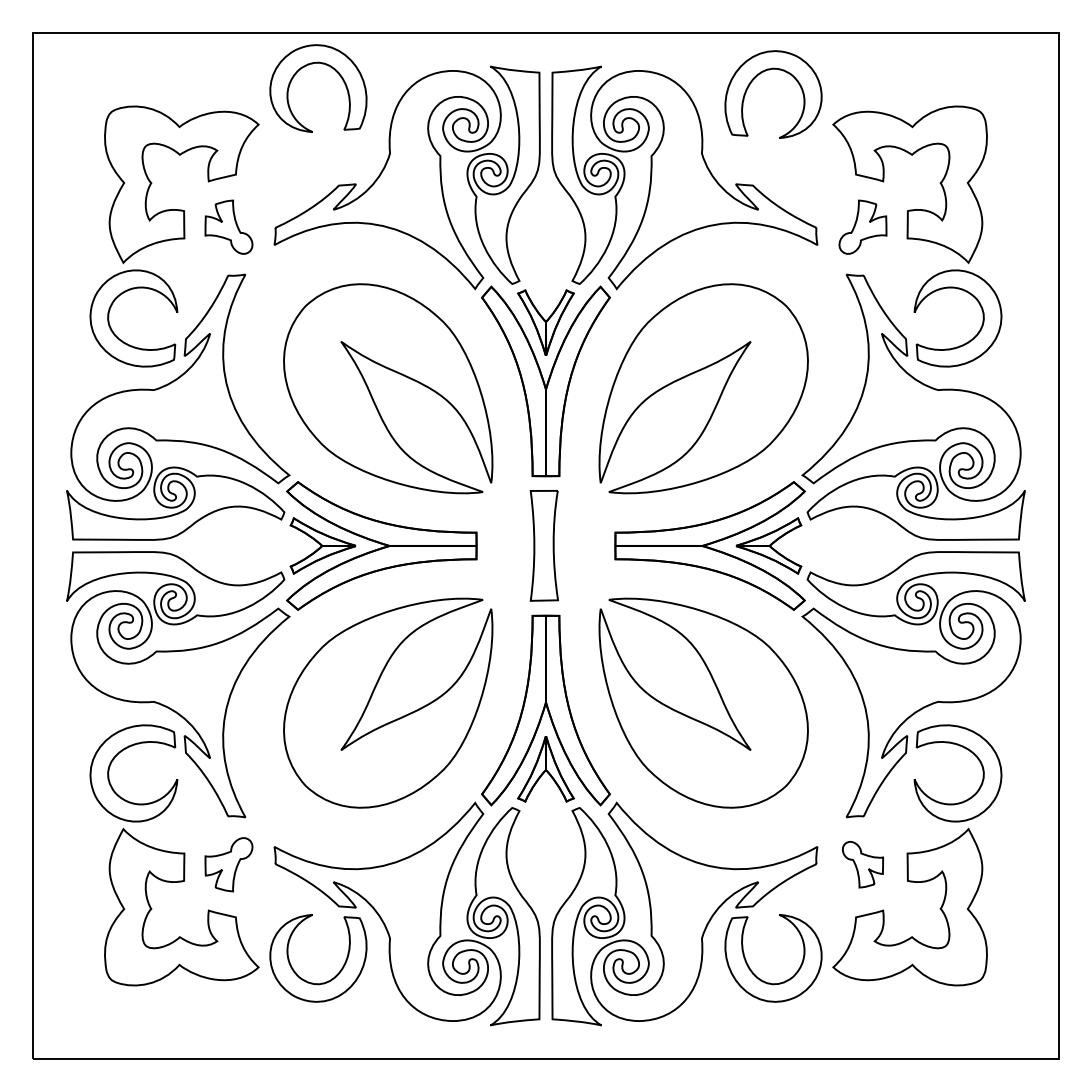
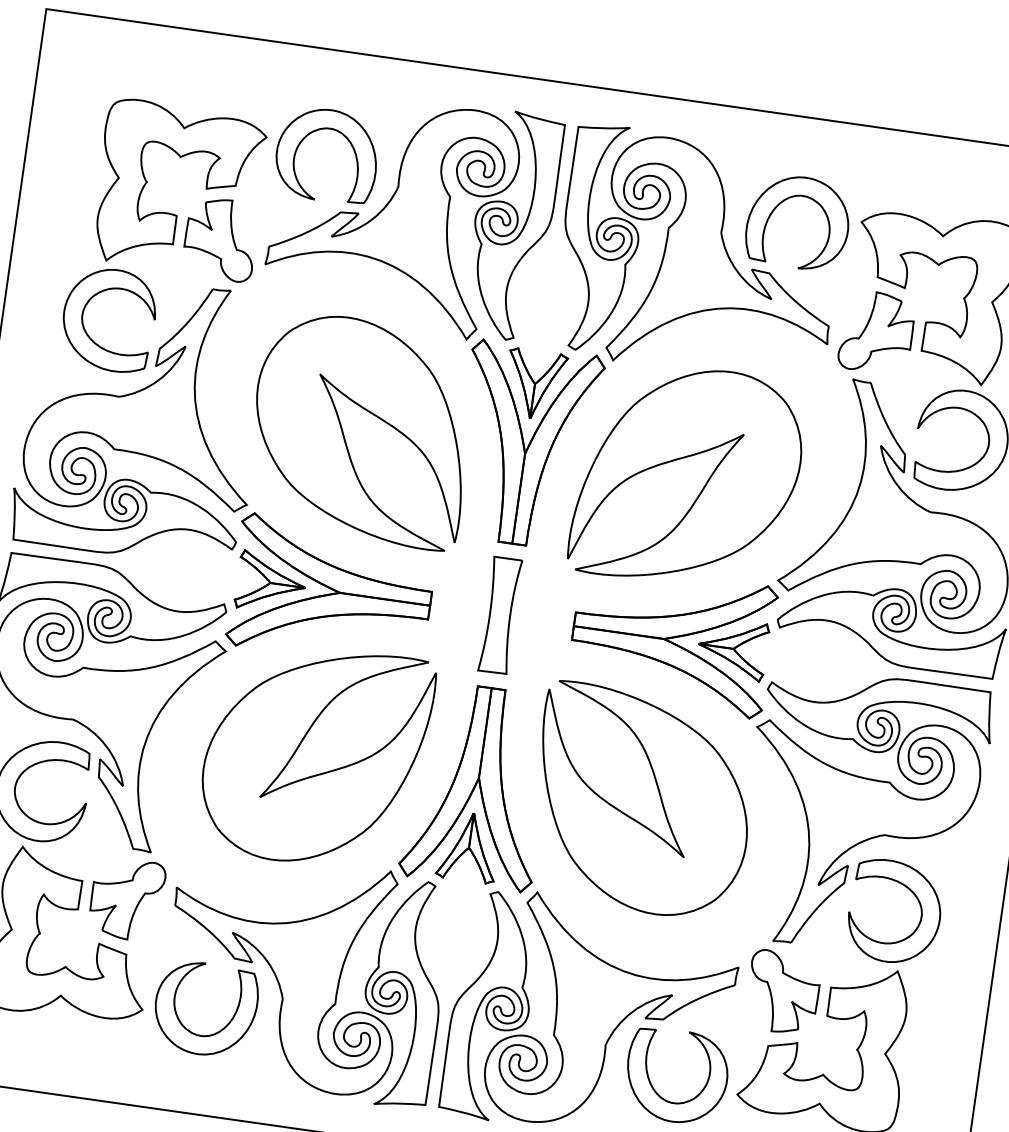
part: (331, 68) -> (343, 136), moved
part: (760, 74) -> (787, 199), moved
part: (228, 227) -> (220, 239), size x1.43
part: (862, 227) -> (876, 332), size x1.43
part: (228, 864) -> (126, 898), size x1.43
part: (862, 864) -> (782, 992), size x1.67

